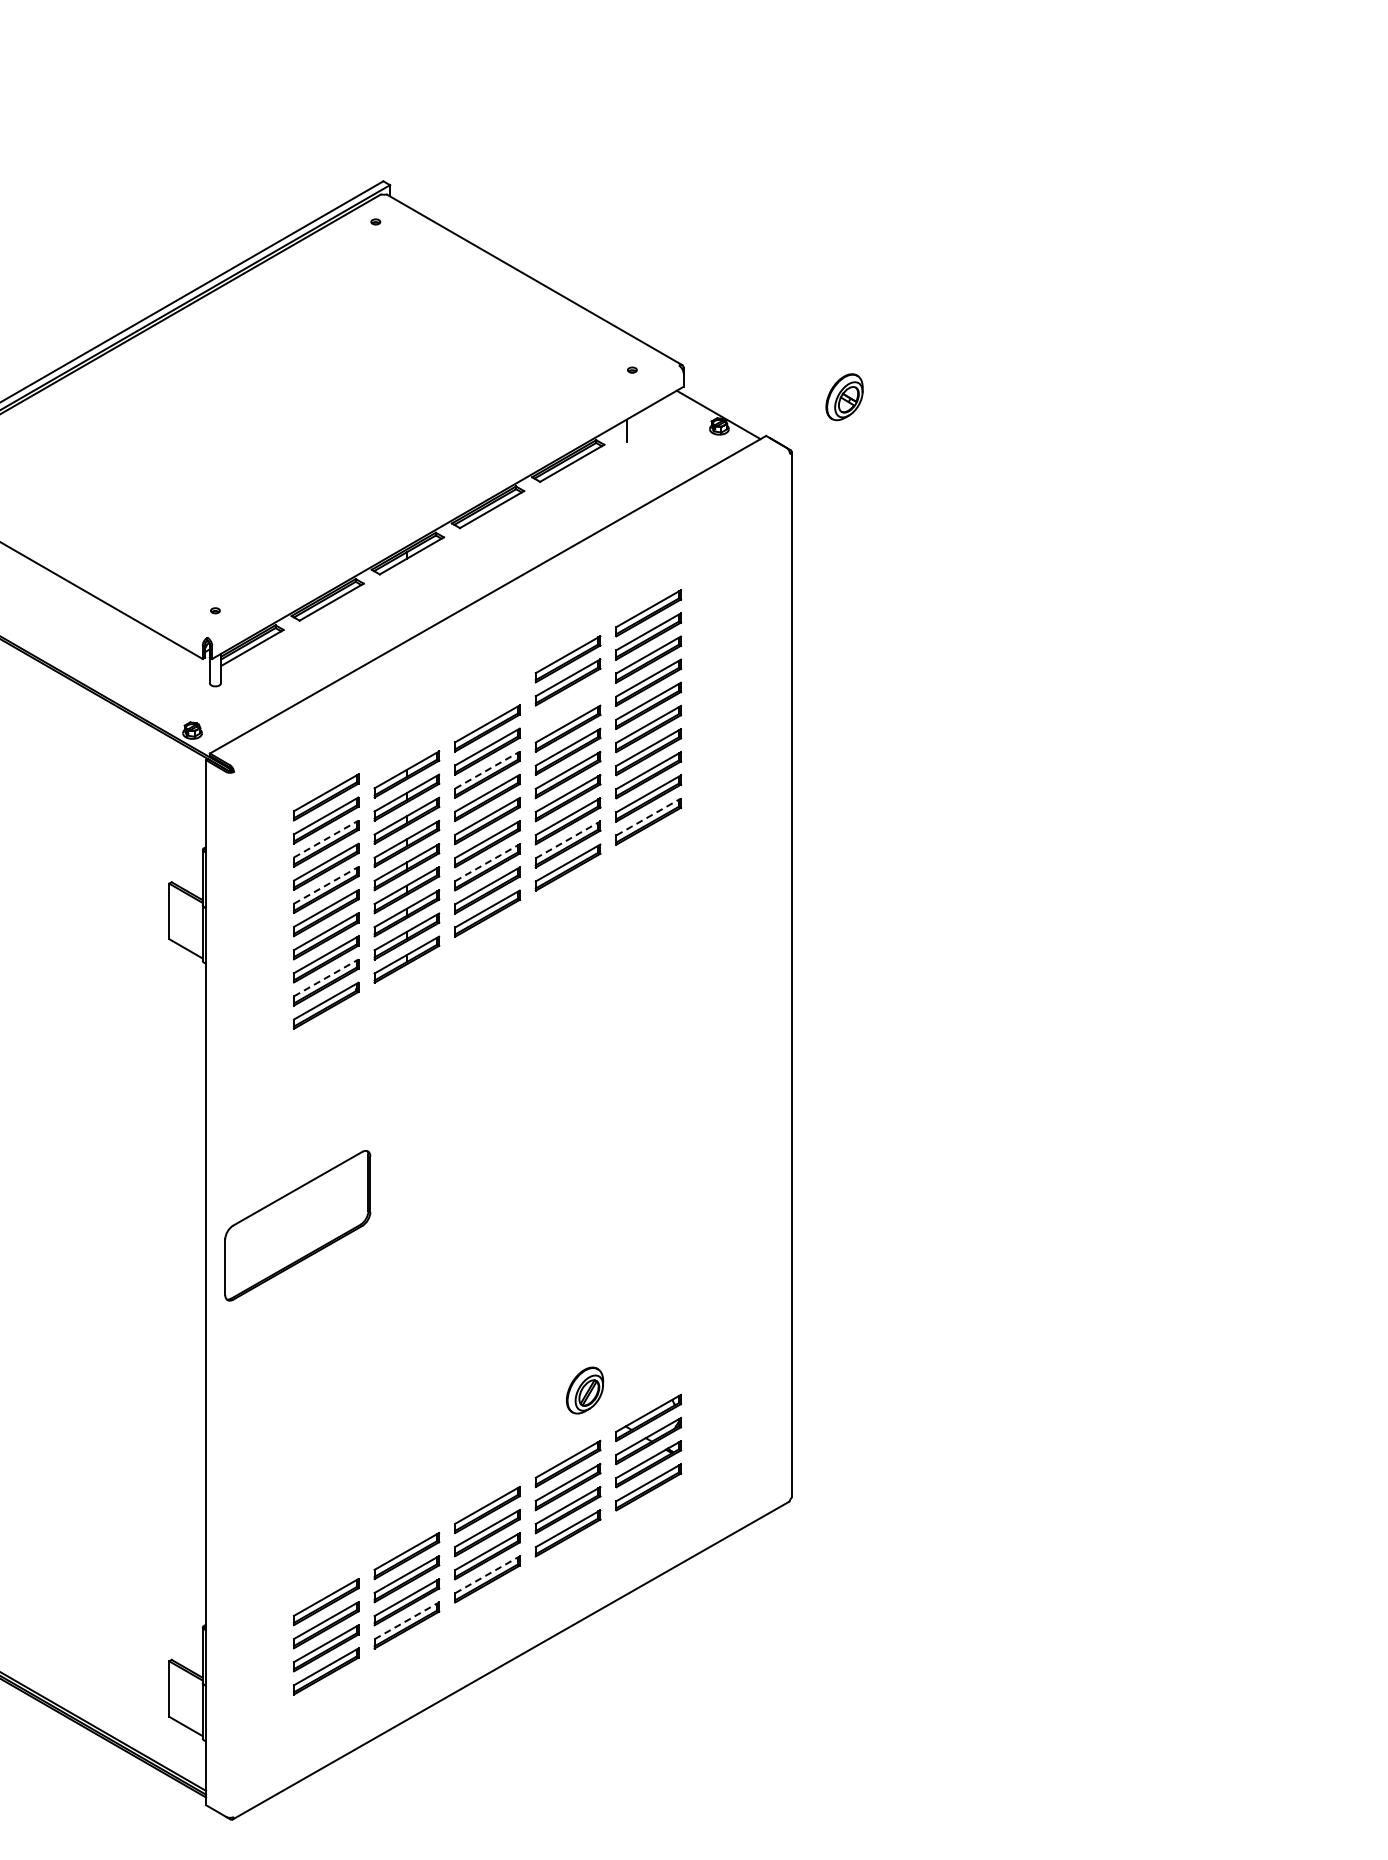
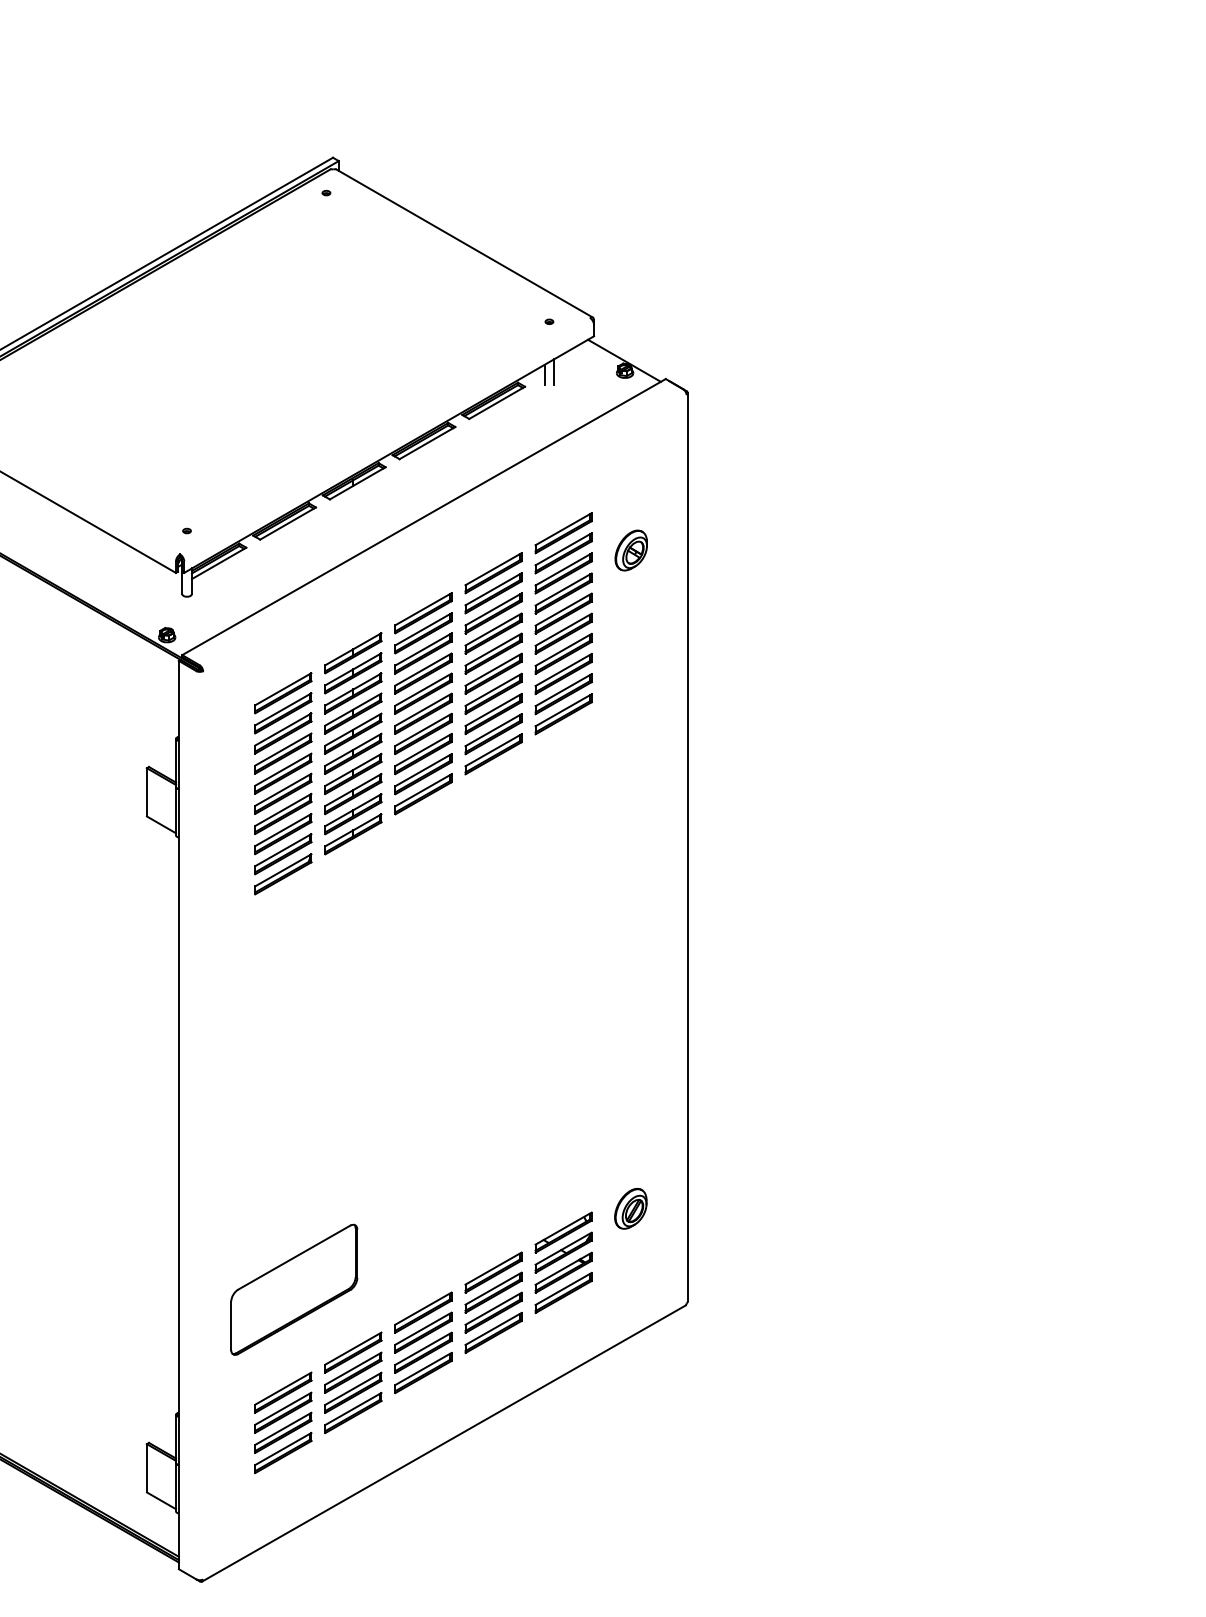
part: (844, 397) -> (631, 550), moved
line: (638, 427) -> (554, 371), added
part: (487, 705) -> (423, 613), added
part: (567, 705) -> (493, 613), added
part: (406, 751) -> (353, 653), added
line: (487, 769) -> (423, 668), dashed -> solid
line: (649, 816) -> (564, 709), dashed -> solid
line: (326, 838) -> (283, 728), dashed -> solid
line: (568, 839) -> (493, 729), dashed -> solid
line: (487, 862) -> (423, 749), dashed -> solid
line: (326, 885) -> (283, 769), dashed -> solid
line: (326, 977) -> (283, 849), dashed -> solid
part: (297, 1225) -> (293, 1289), moved
part: (585, 1390) -> (631, 1208), moved
line: (487, 1574) -> (423, 1368), dashed -> solid
line: (407, 1620) -> (353, 1408), dashed -> solid

